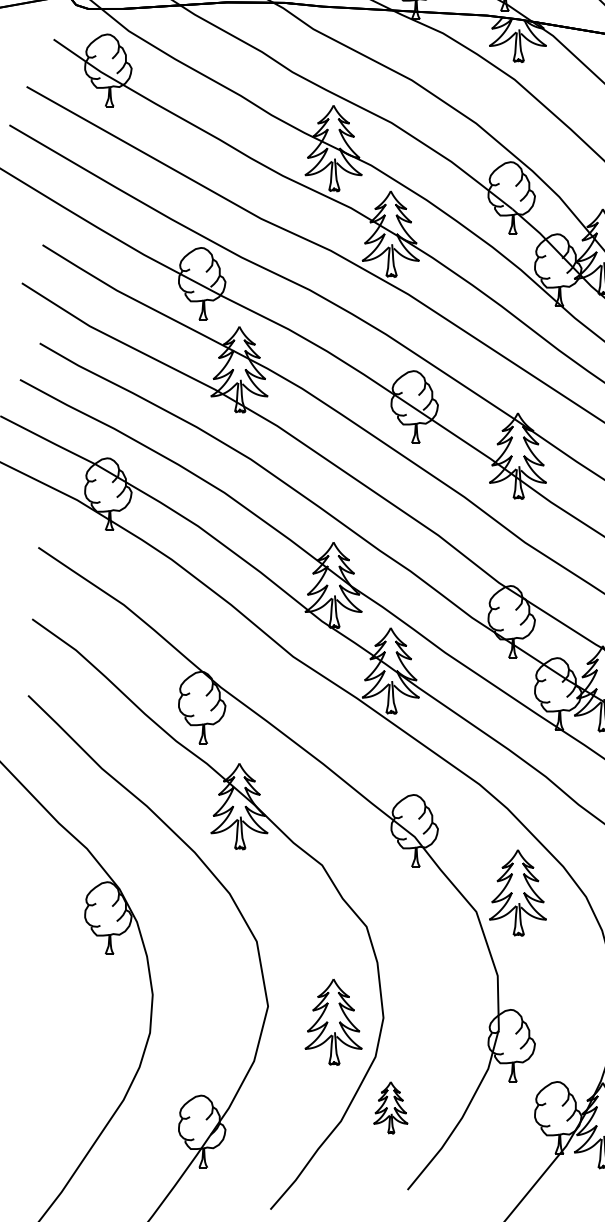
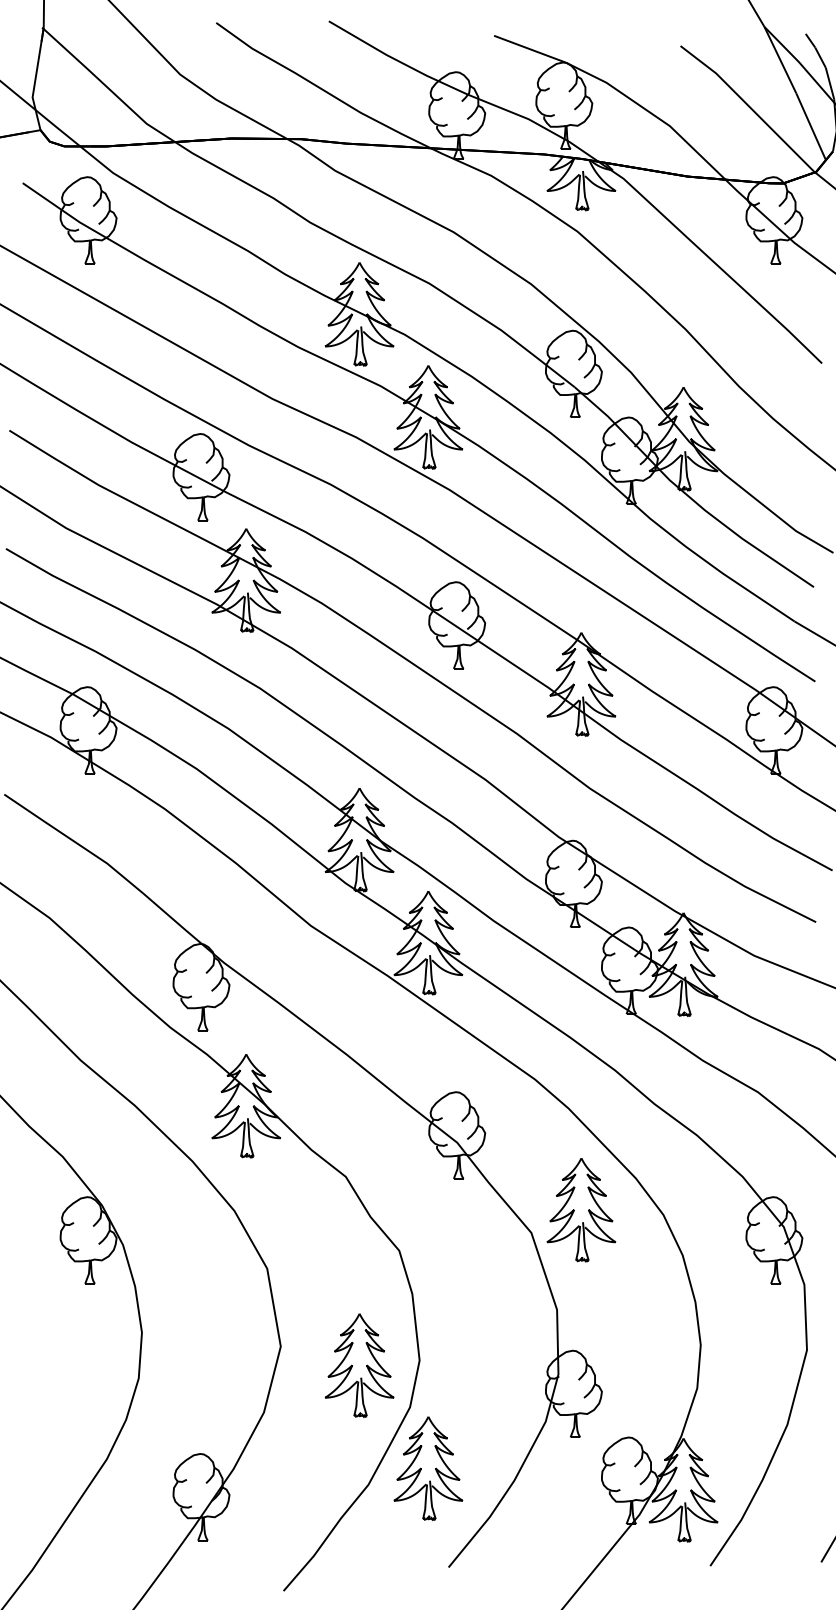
part: (390, 1107) -> (428, 1468), size x1.67

